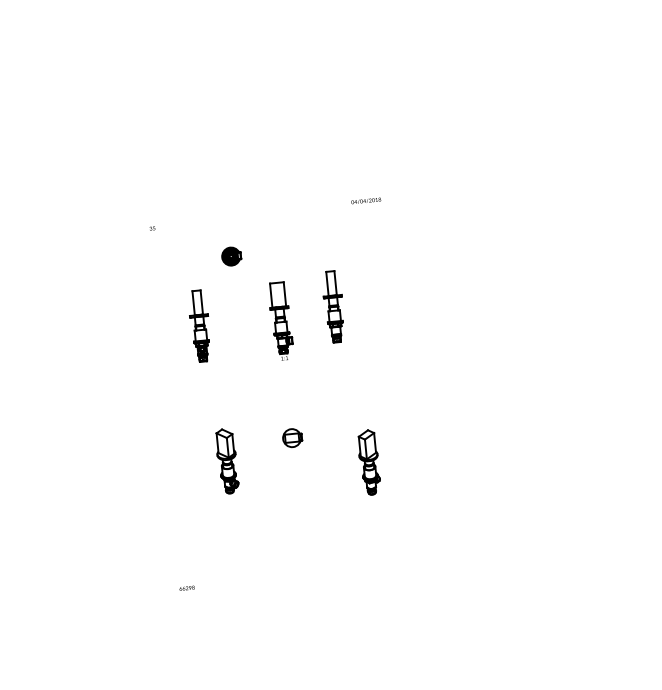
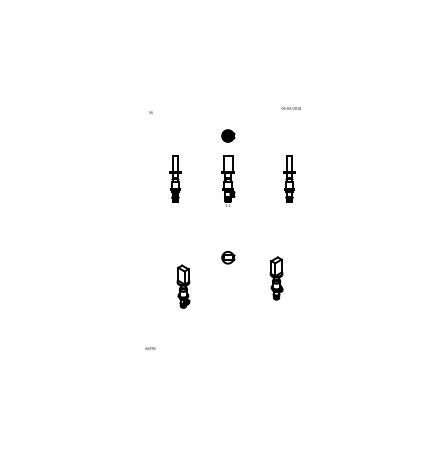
part: (231, 255) -> (228, 135), moved
part: (333, 305) -> (289, 178), moved
part: (227, 461) -> (183, 286), moved

